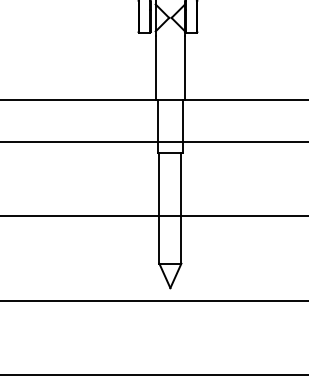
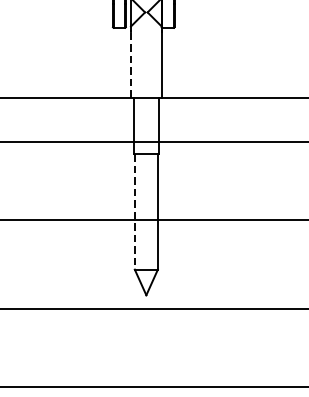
line: (155, 67) -> (130, 64), solid -> dashed
line: (159, 209) -> (134, 212), solid -> dashed

